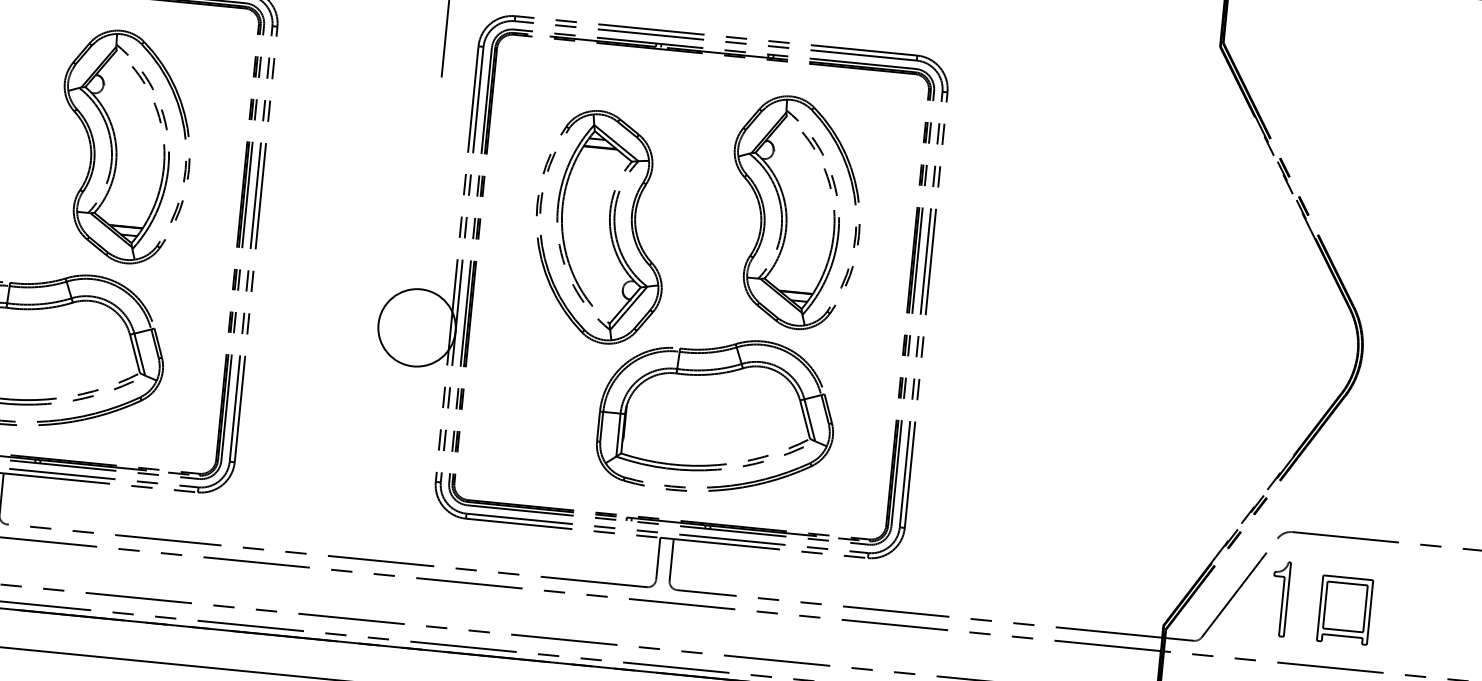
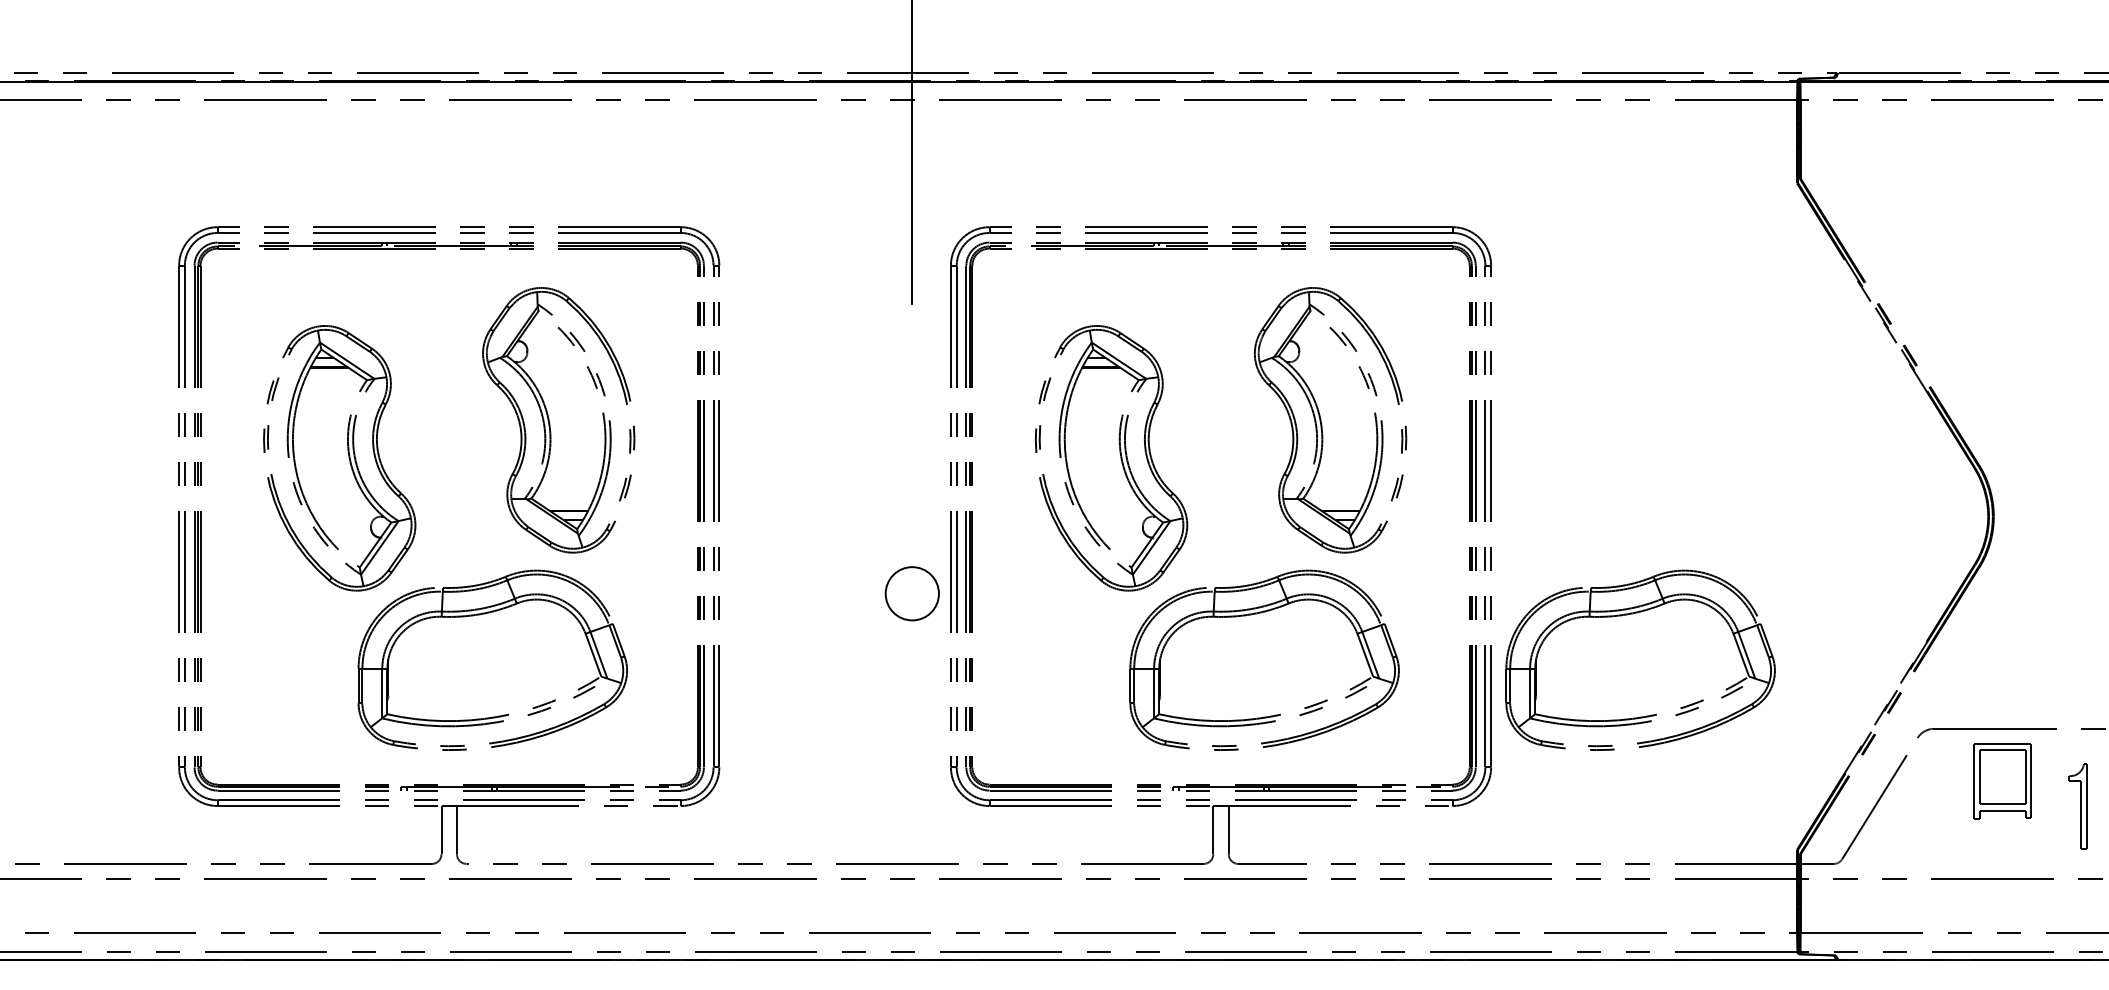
circle: (416, 327) -> (911, 593), size x0.6
part: (1041, 407) -> (1633, 614), added
part: (1279, 598) -> (2077, 806), moved
part: (1344, 610) -> (2002, 781), moved

